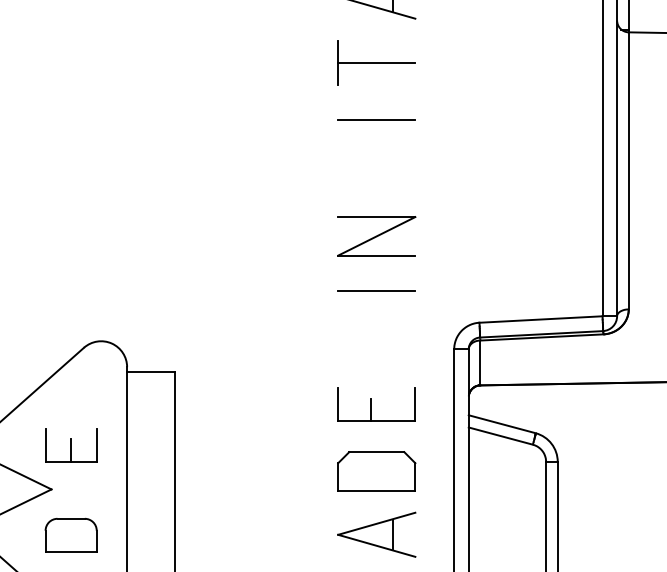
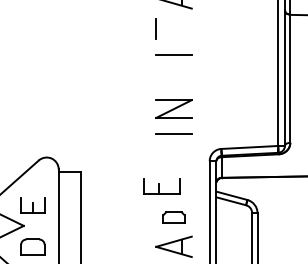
line: (375, 61) -> (173, 28), removed
part: (375, 404) -> (161, 186), moved
part: (375, 471) -> (173, 217), size x0.6

